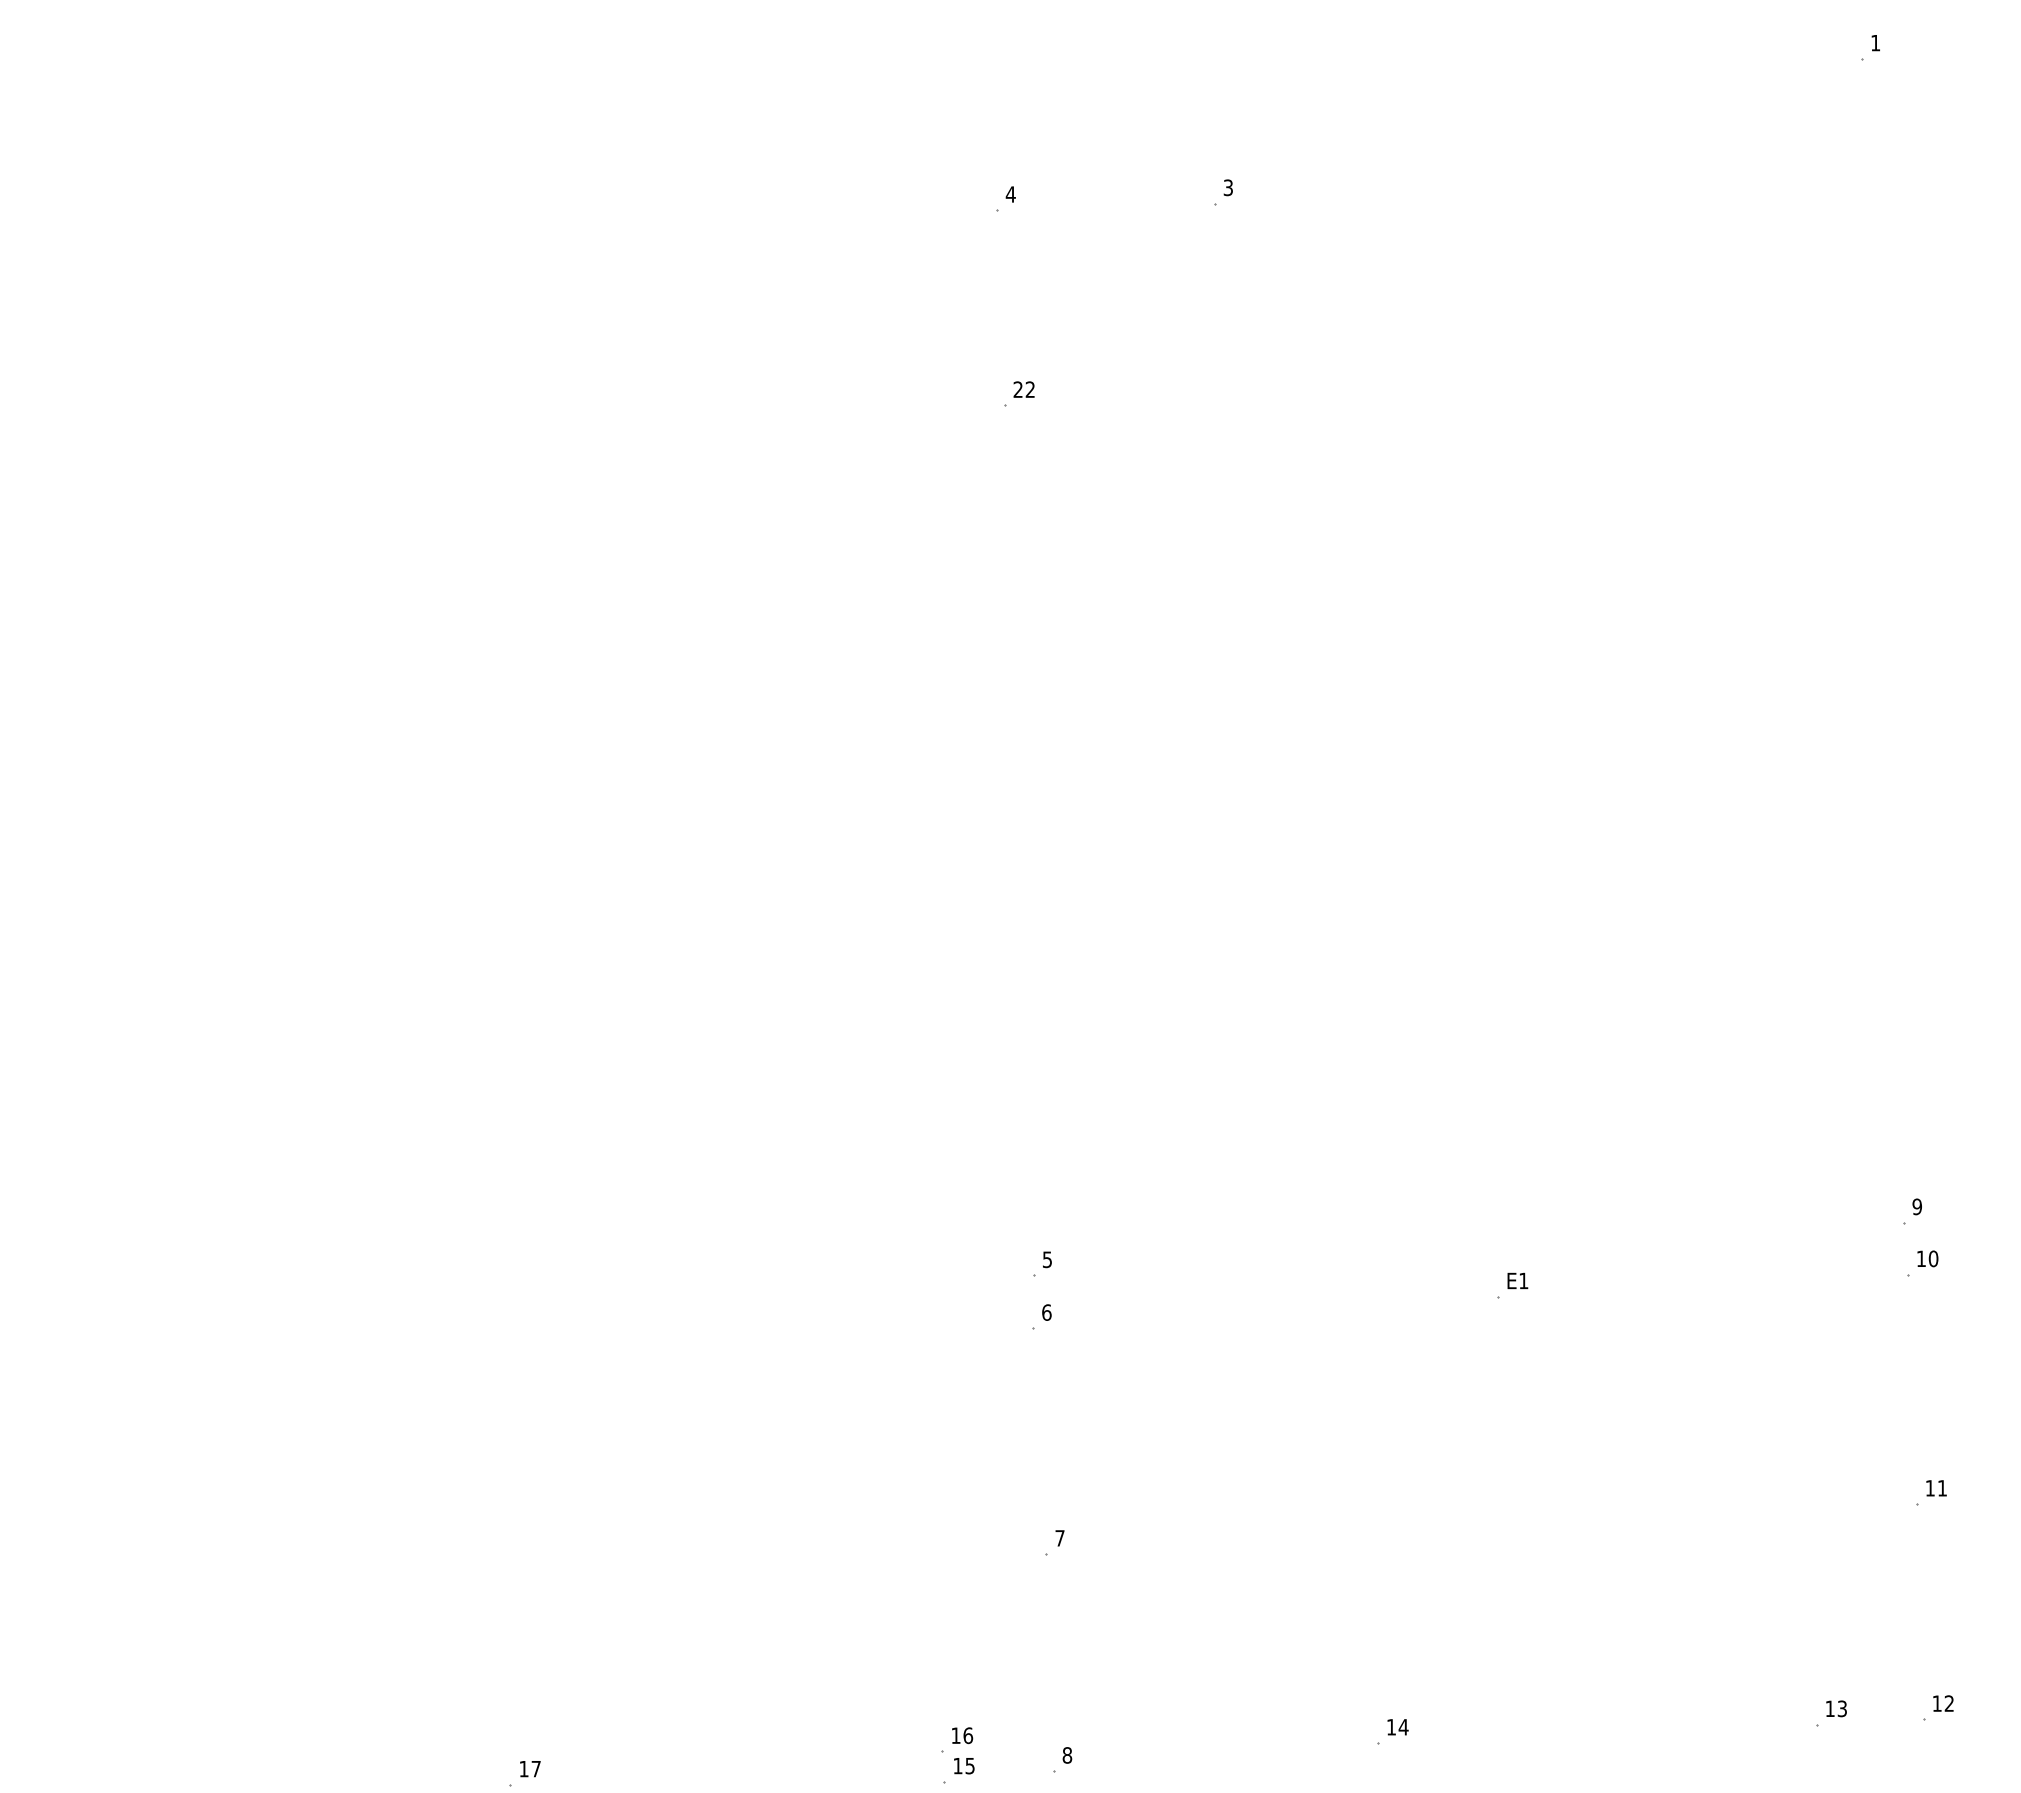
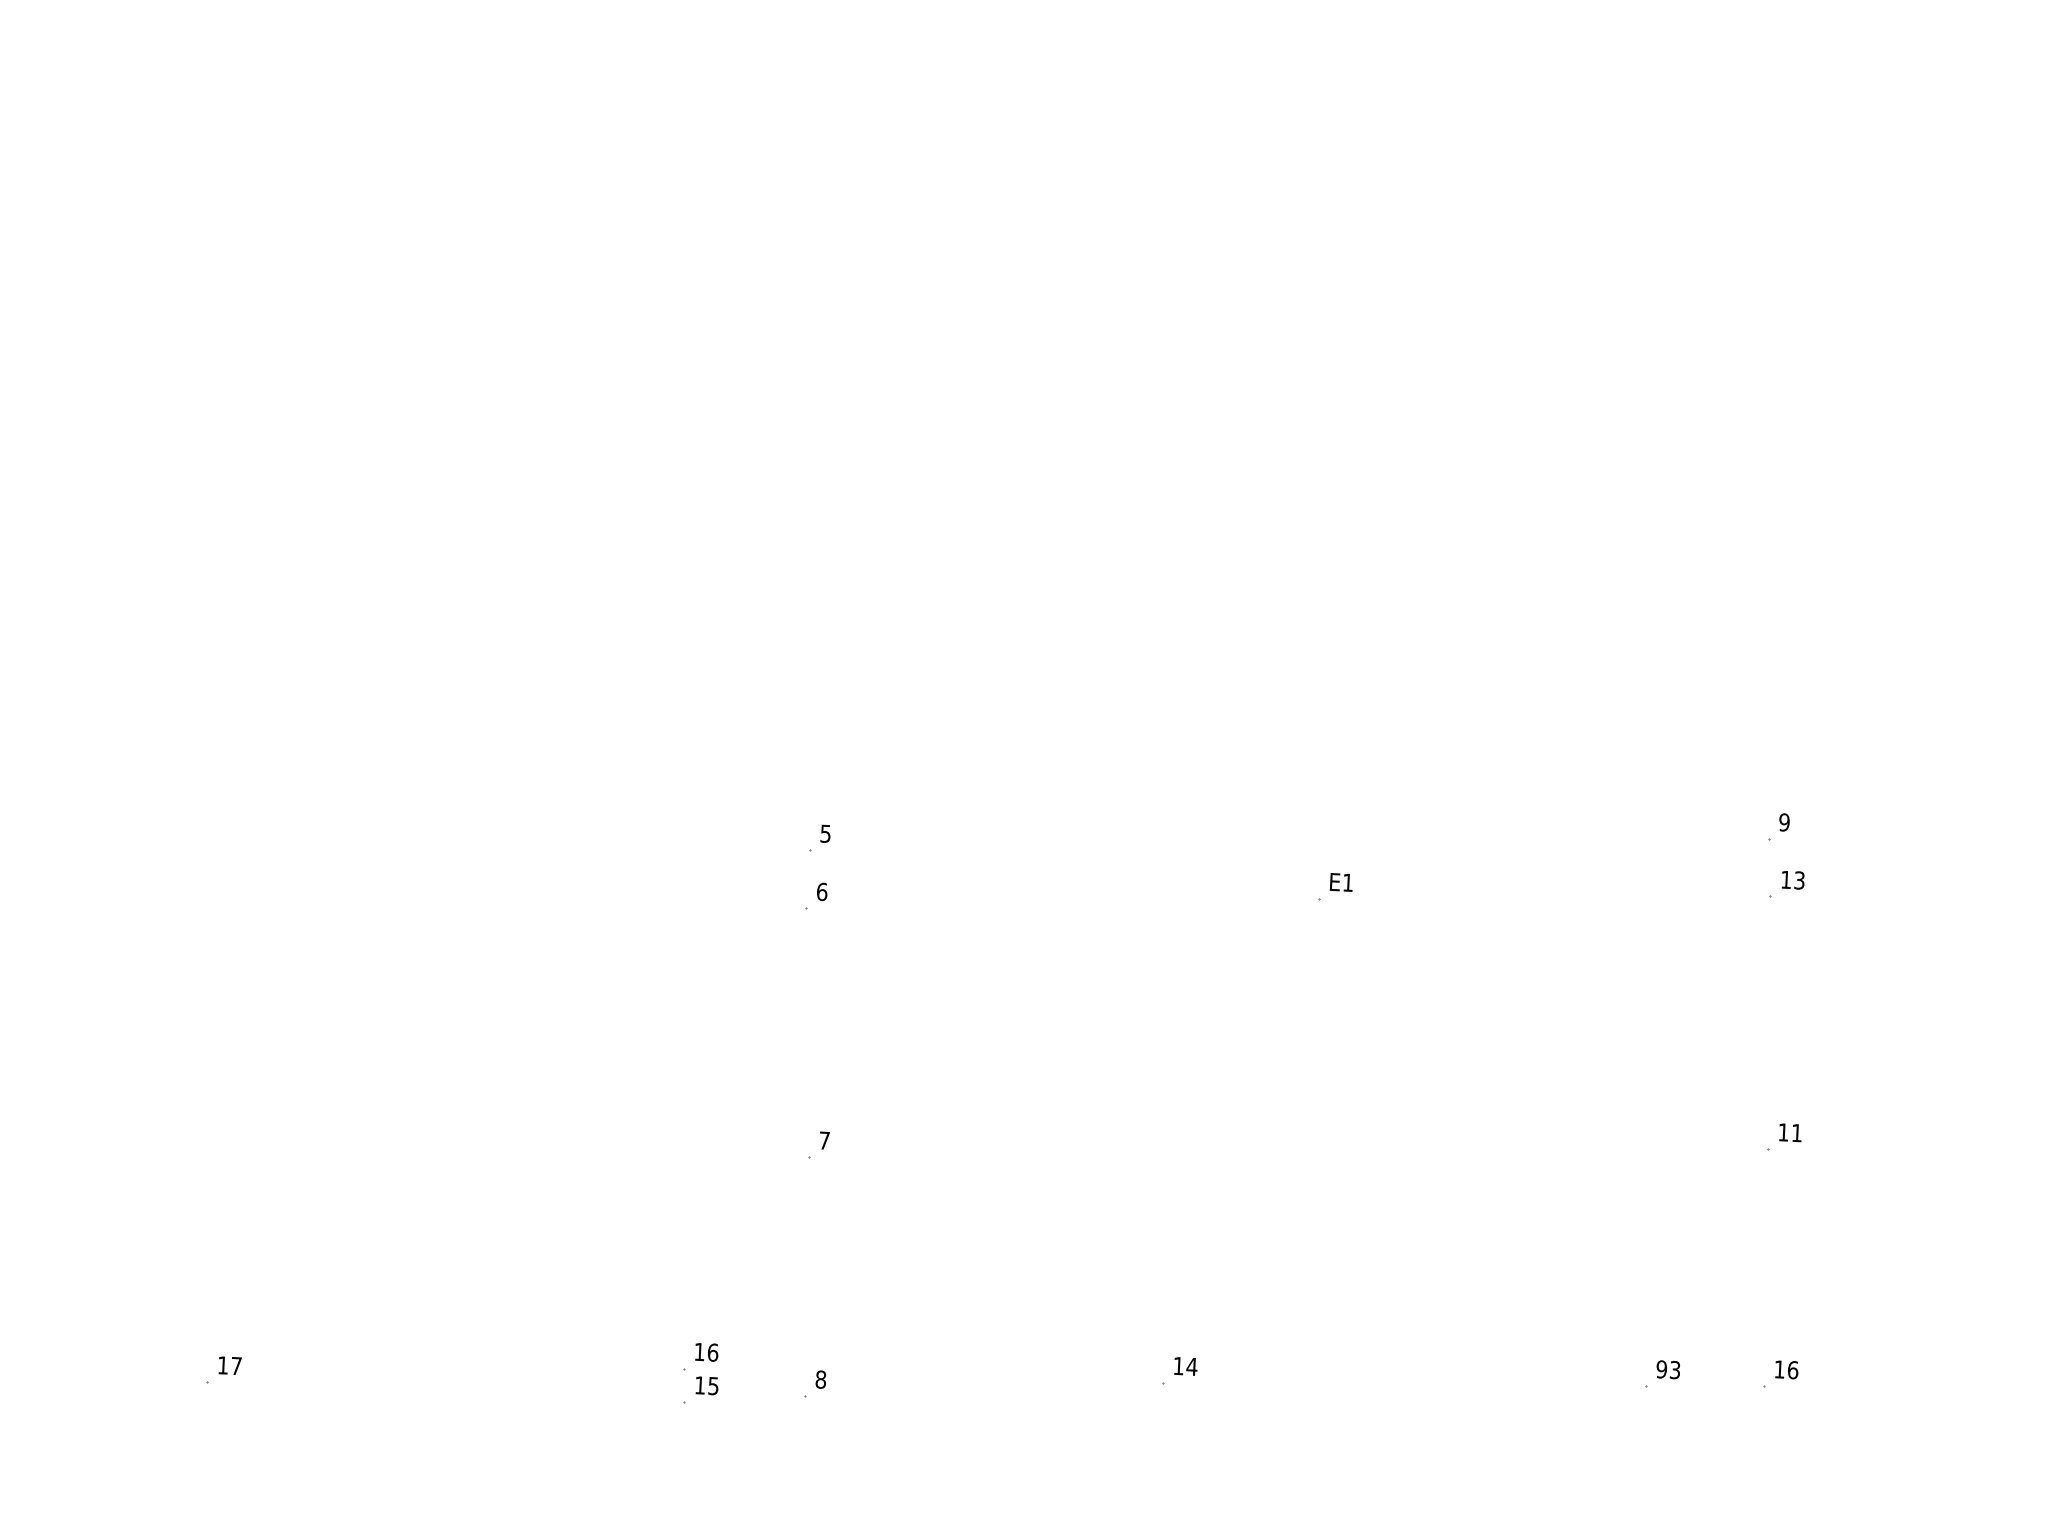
text: (1933, 1258) -> (1799, 880), 10 -> 13
text: (1949, 1703) -> (1793, 1370), 12 -> 16
text: (1829, 1708) -> (1661, 1369), 13 -> 93

